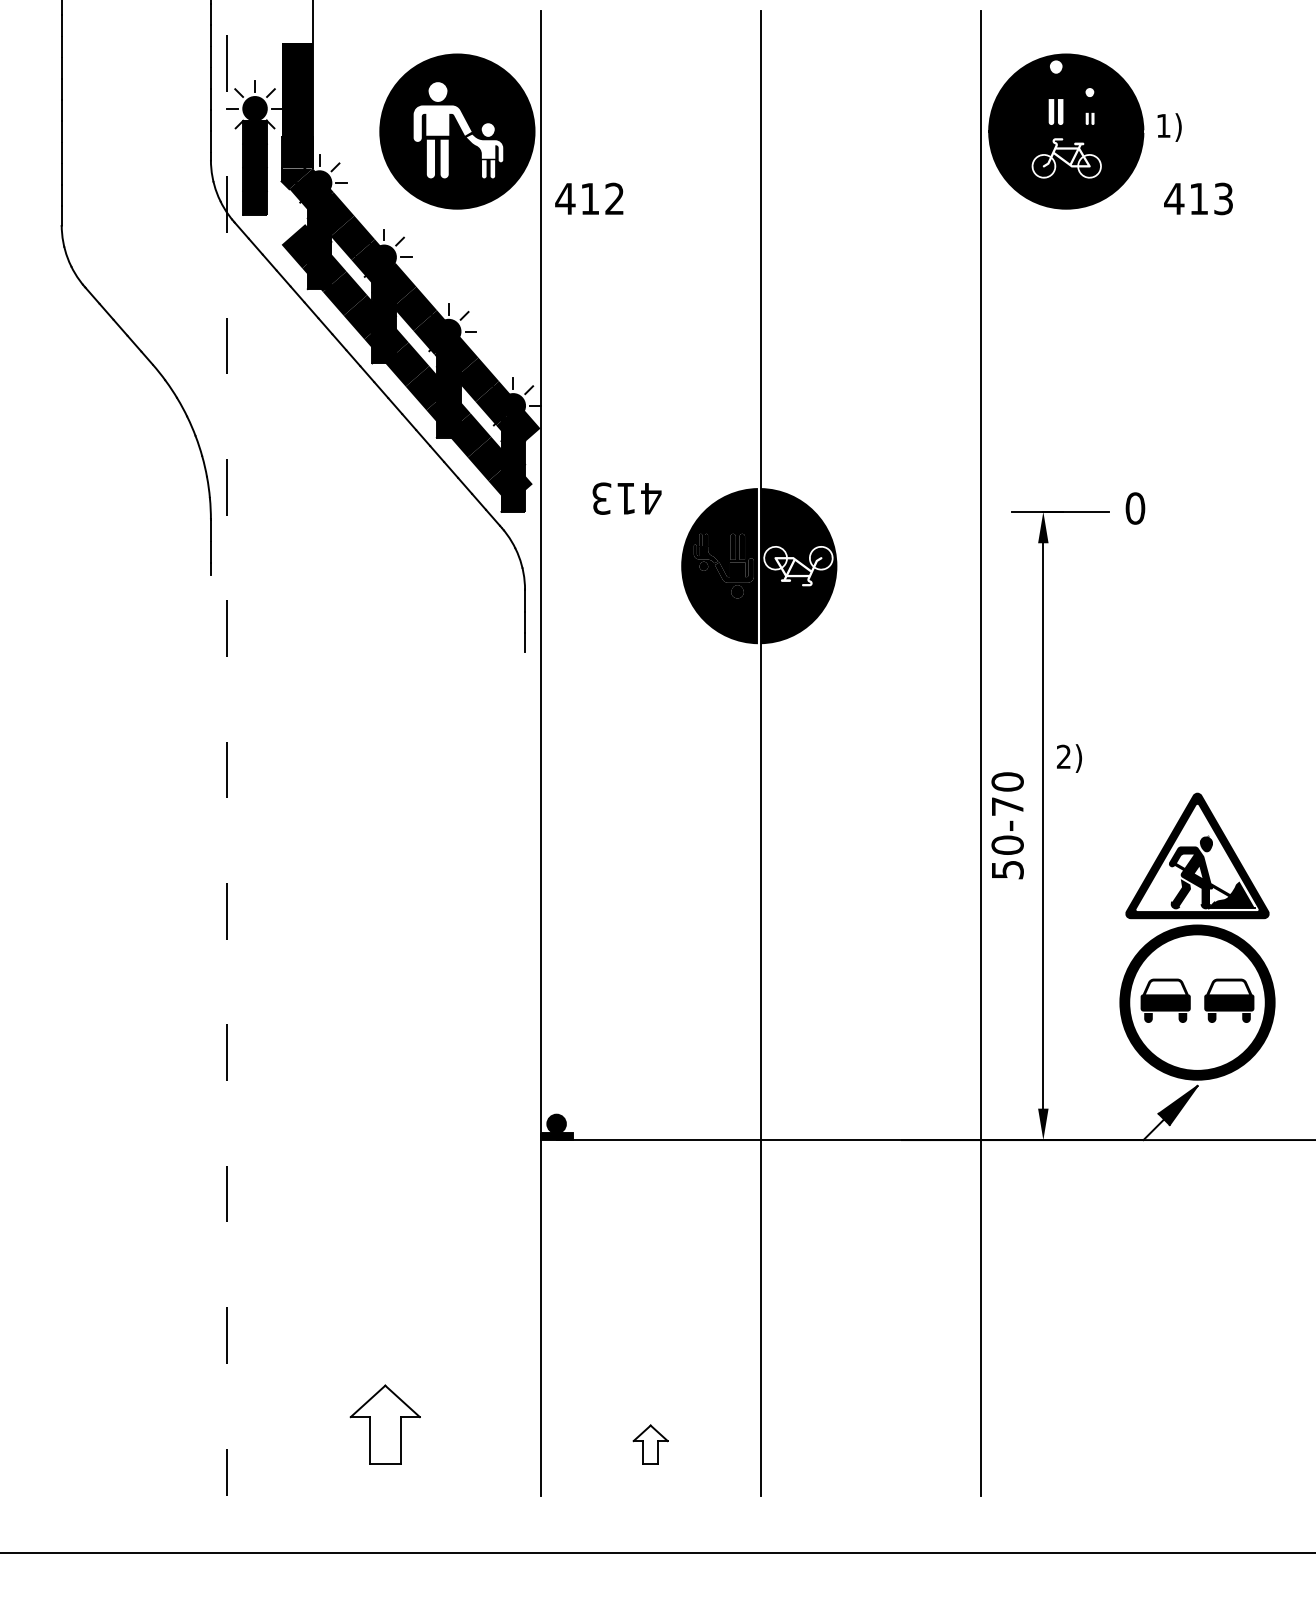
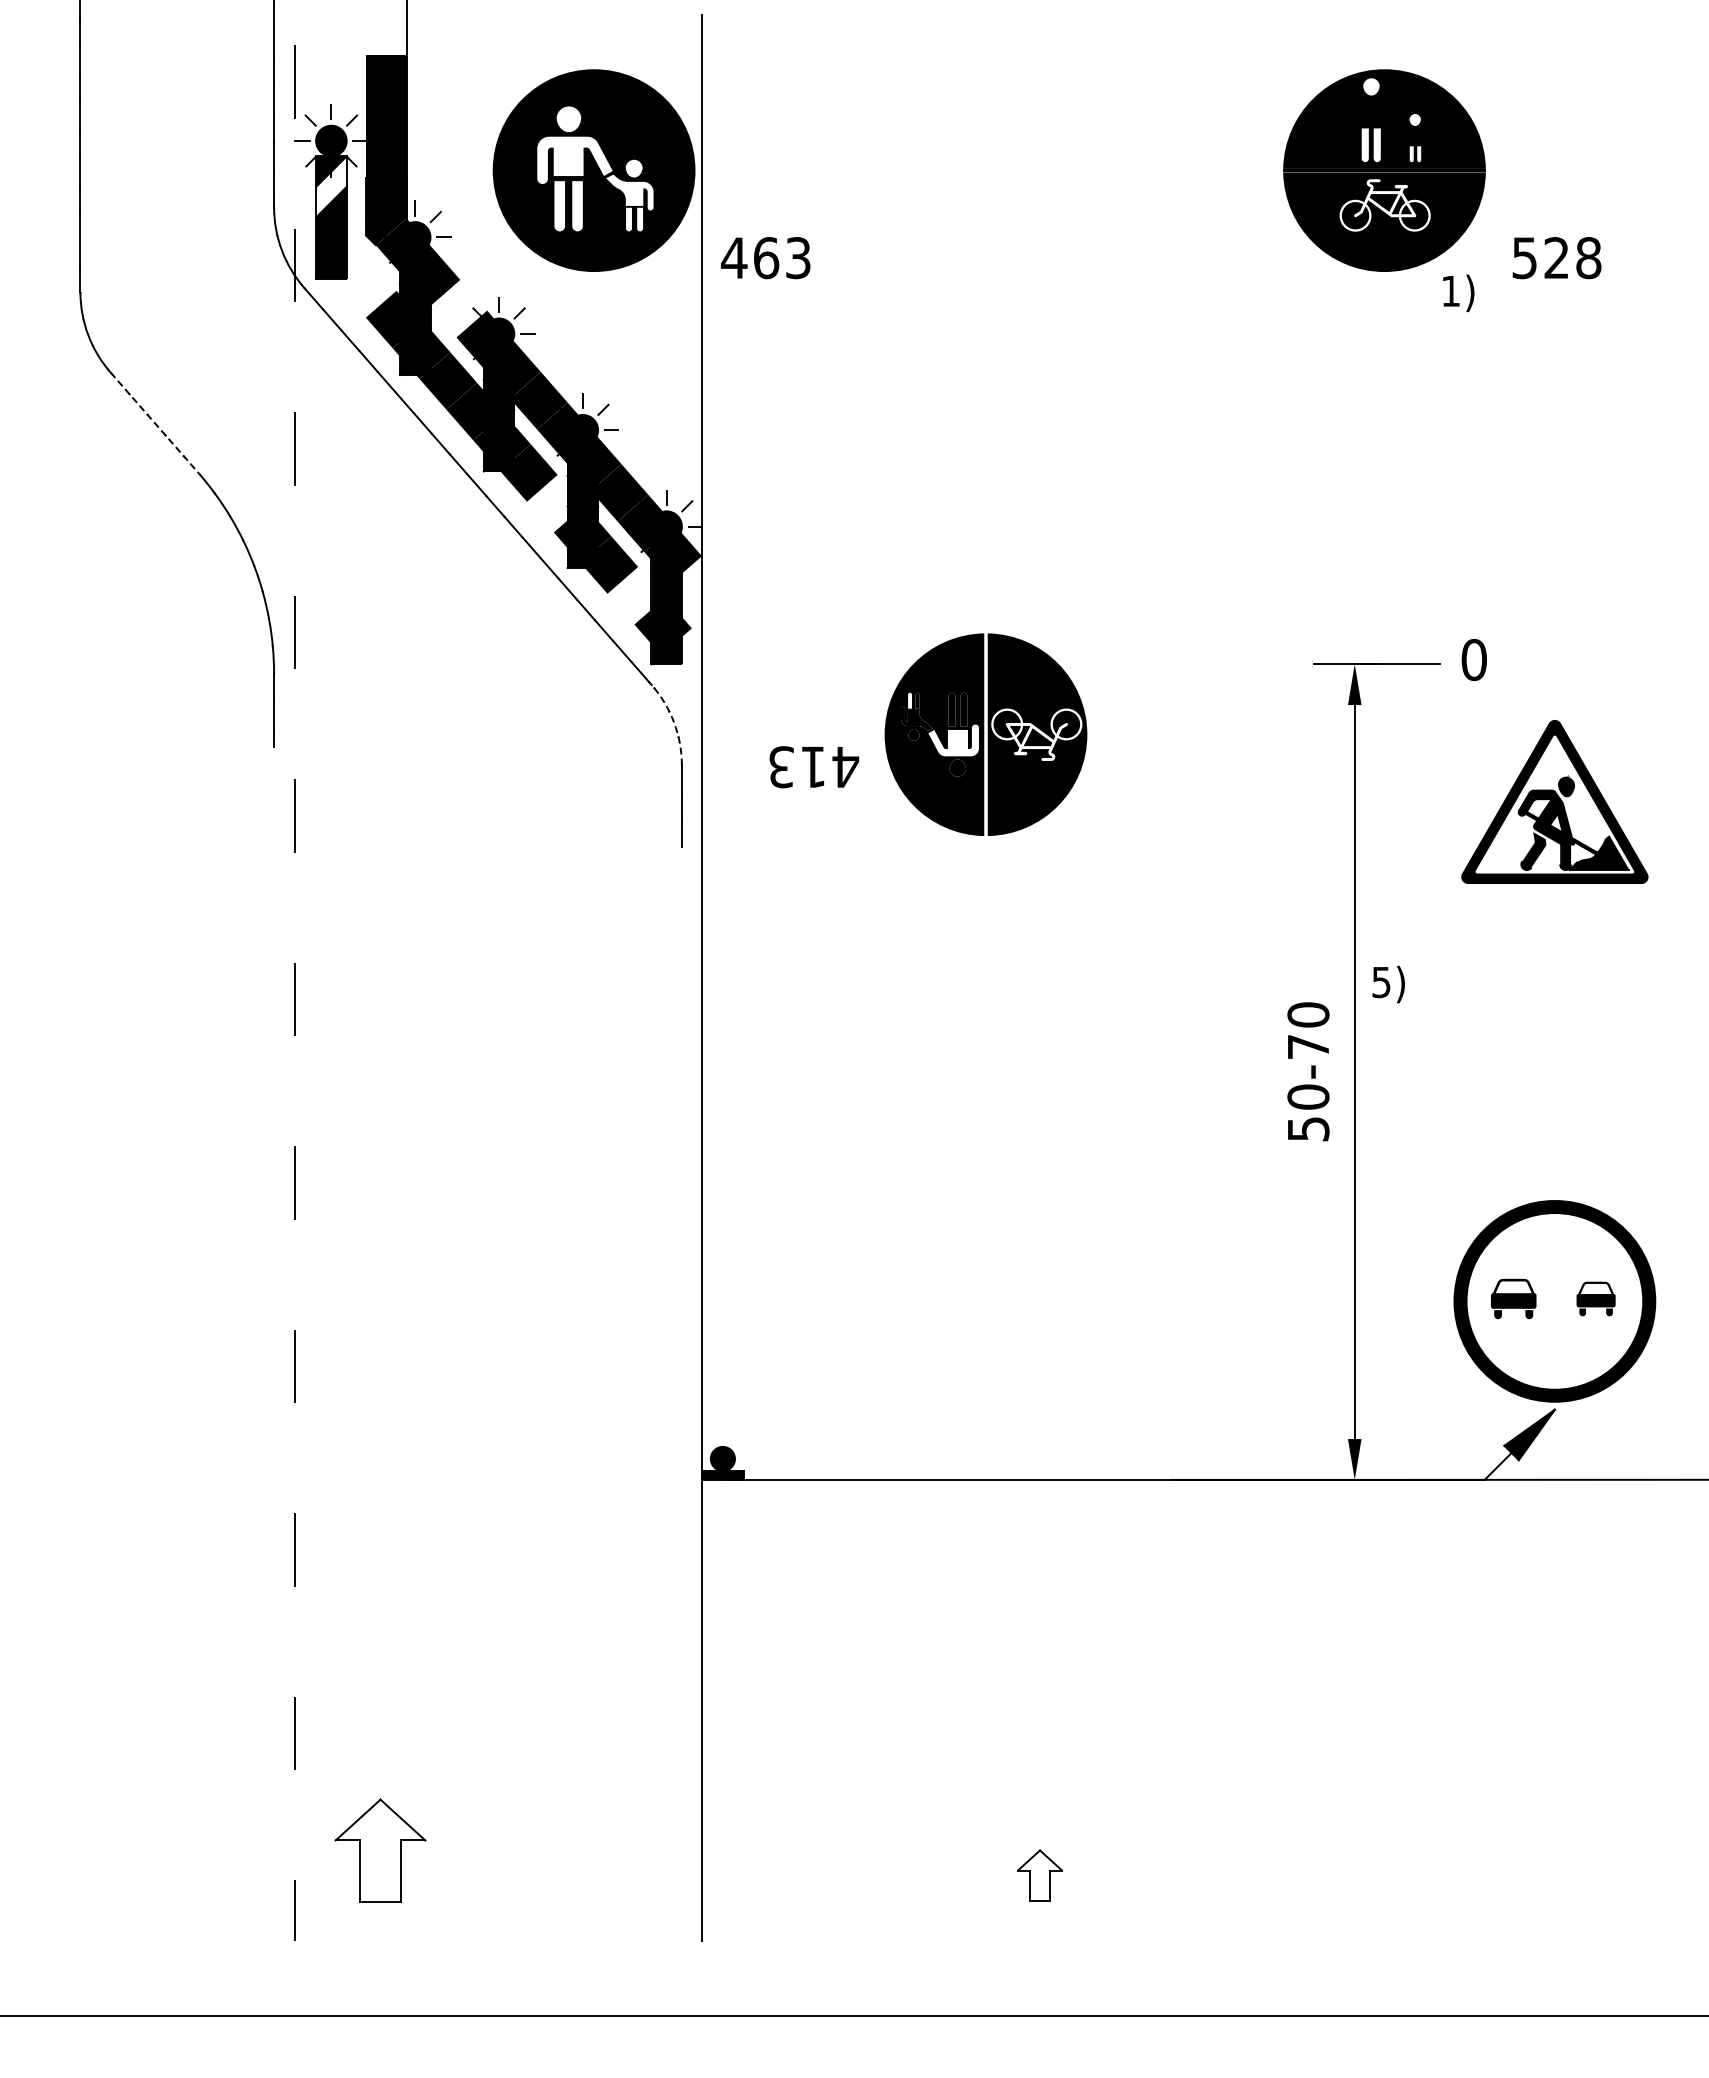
text: (1169, 126) -> (1458, 292), moved
fill: (255, 143) -> (331, 186), removed
text: (602, 199) -> (782, 258), 412 -> 463
text: (1198, 199) -> (1556, 258), 413 -> 528
fill: (352, 237) -> (458, 308), removed
line: (118, 325) -> (154, 422), solid -> dashed
fill: (427, 388) -> (555, 503), removed
fill: (490, 458) -> (636, 595), removed
text: (627, 498) -> (814, 767), moved
fill: (701, 539) -> (910, 700), removed
arc: (519, 556) -> (674, 722), solid -> dashed
fill: (734, 570) -> (953, 740), removed
line: (760, 753) -> (987, 977), removed
line: (980, 753) -> (1273, 977), removed
text: (1063, 756) -> (1381, 982), 2) -> 5)
part: (1197, 855) -> (1554, 801), moved
part: (1165, 1000) -> (1513, 1298), size x0.7
part: (1228, 1000) -> (1595, 1298), size x0.6
part: (385, 1424) -> (380, 1850), moved
part: (650, 1444) -> (1039, 1875), moved

